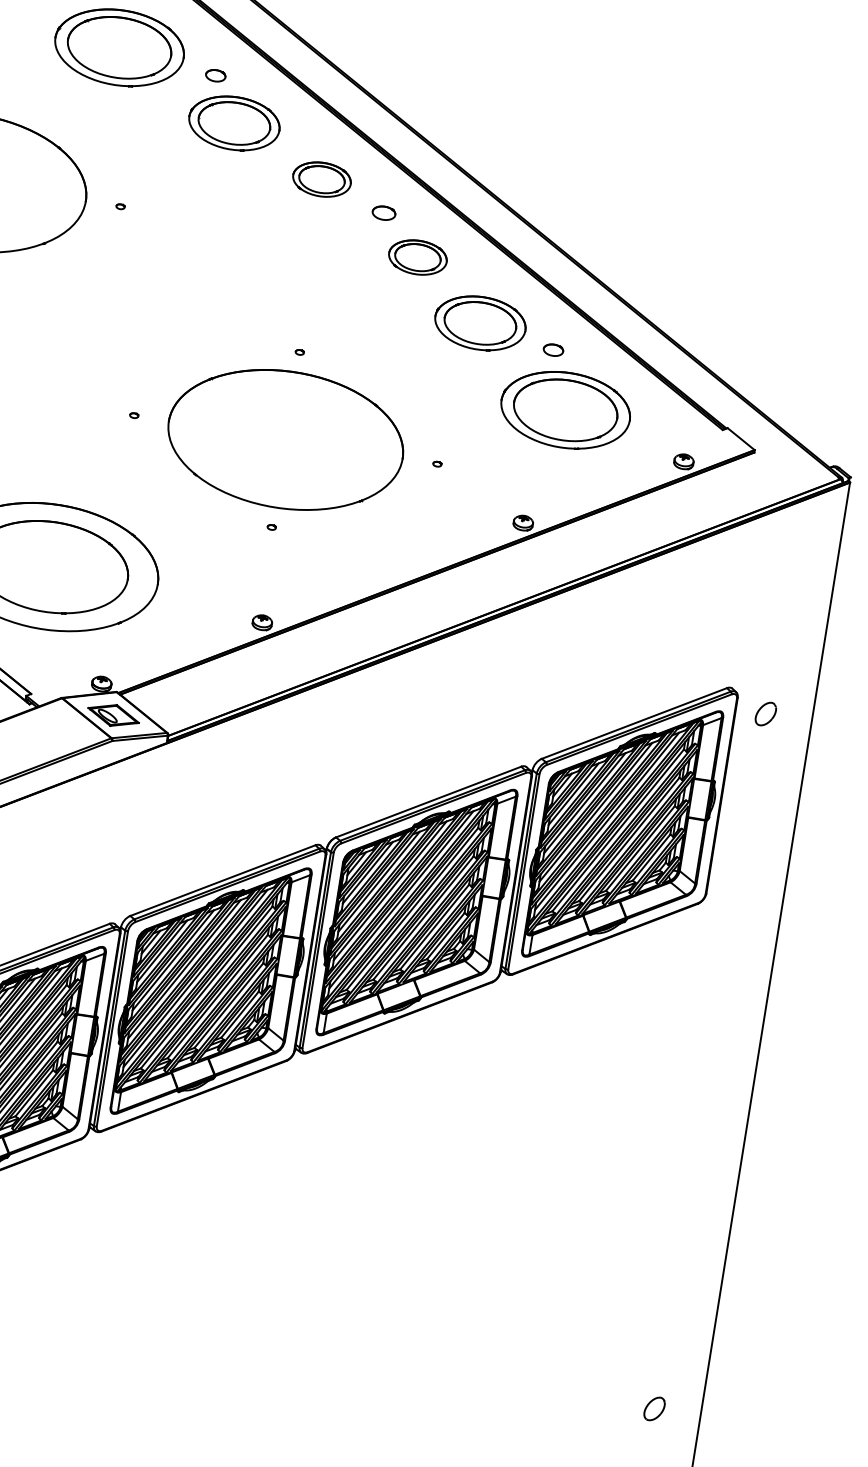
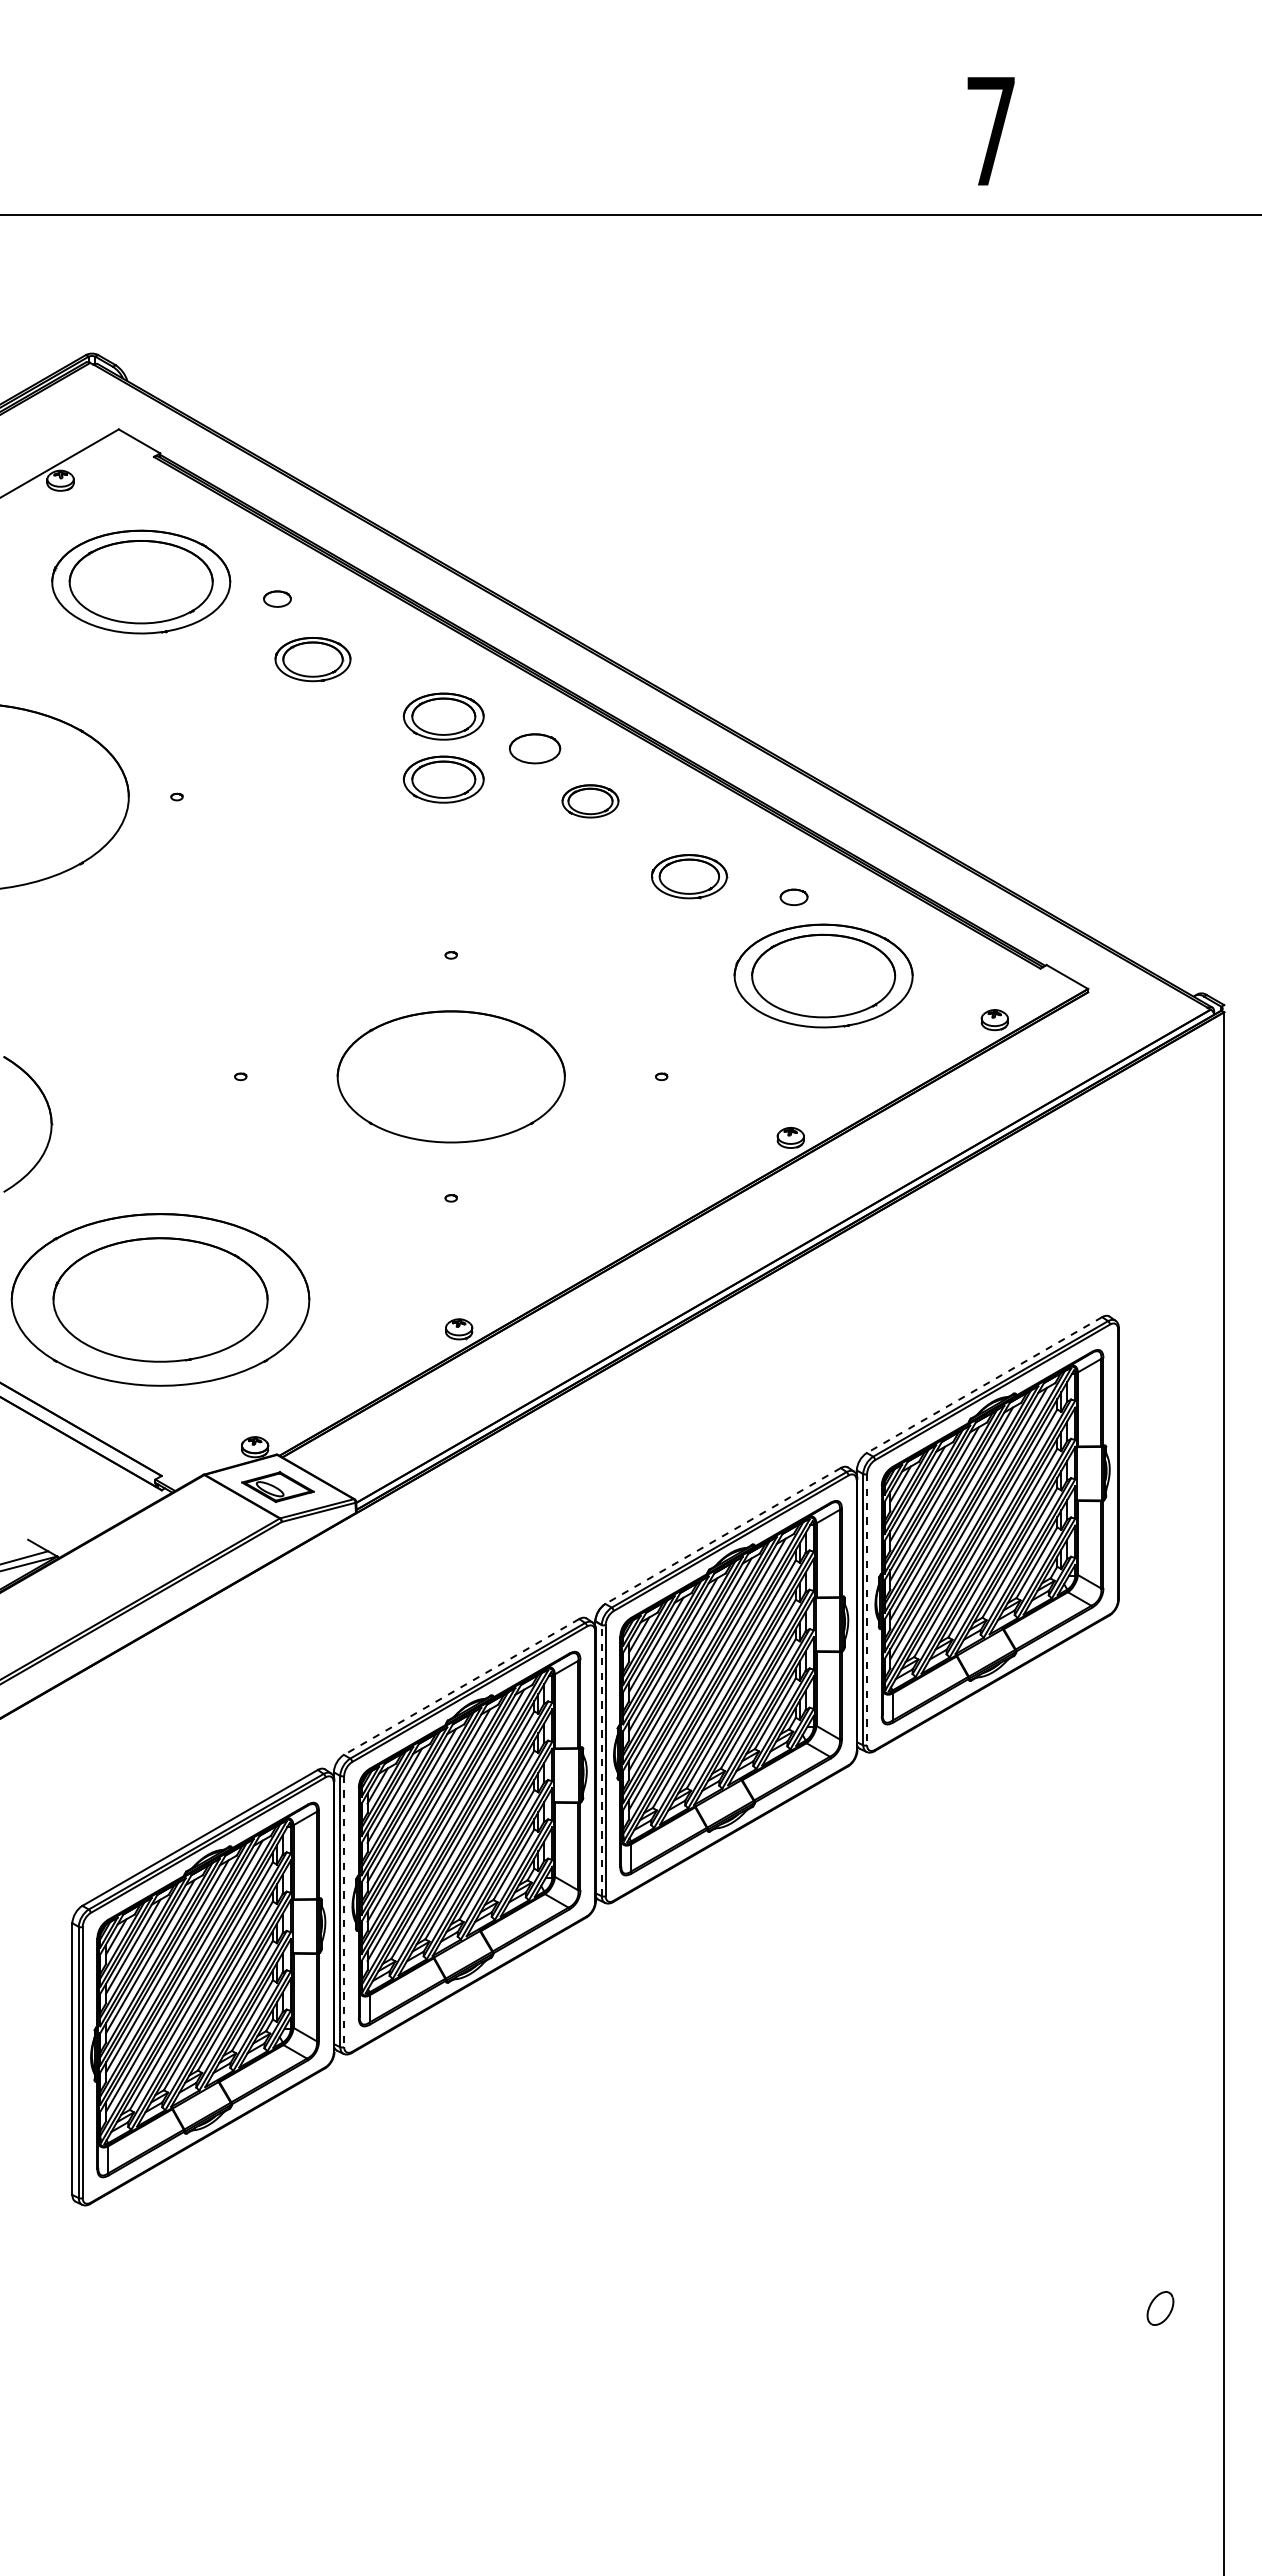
part: (234, 123) -> (312, 659), size x0.6
part: (383, 213) -> (534, 748), size x1.6
part: (314, 224) -> (443, 779), added
part: (417, 257) -> (590, 801), size x0.7
part: (480, 323) -> (689, 876), size x0.6
part: (286, 439) -> (451, 1076), size x0.7
part: (765, 713) -> (1160, 1343), removed
line: (634, 723) -> (984, 1385), solid -> dashed
line: (428, 802) -> (723, 1536), solid -> dashed
line: (524, 871) -> (867, 1609), solid -> dashed
line: (222, 880) -> (461, 1686), solid -> dashed
line: (315, 949) -> (601, 1760), solid -> dashed
line: (112, 1028) -> (344, 1911), solid -> dashed

